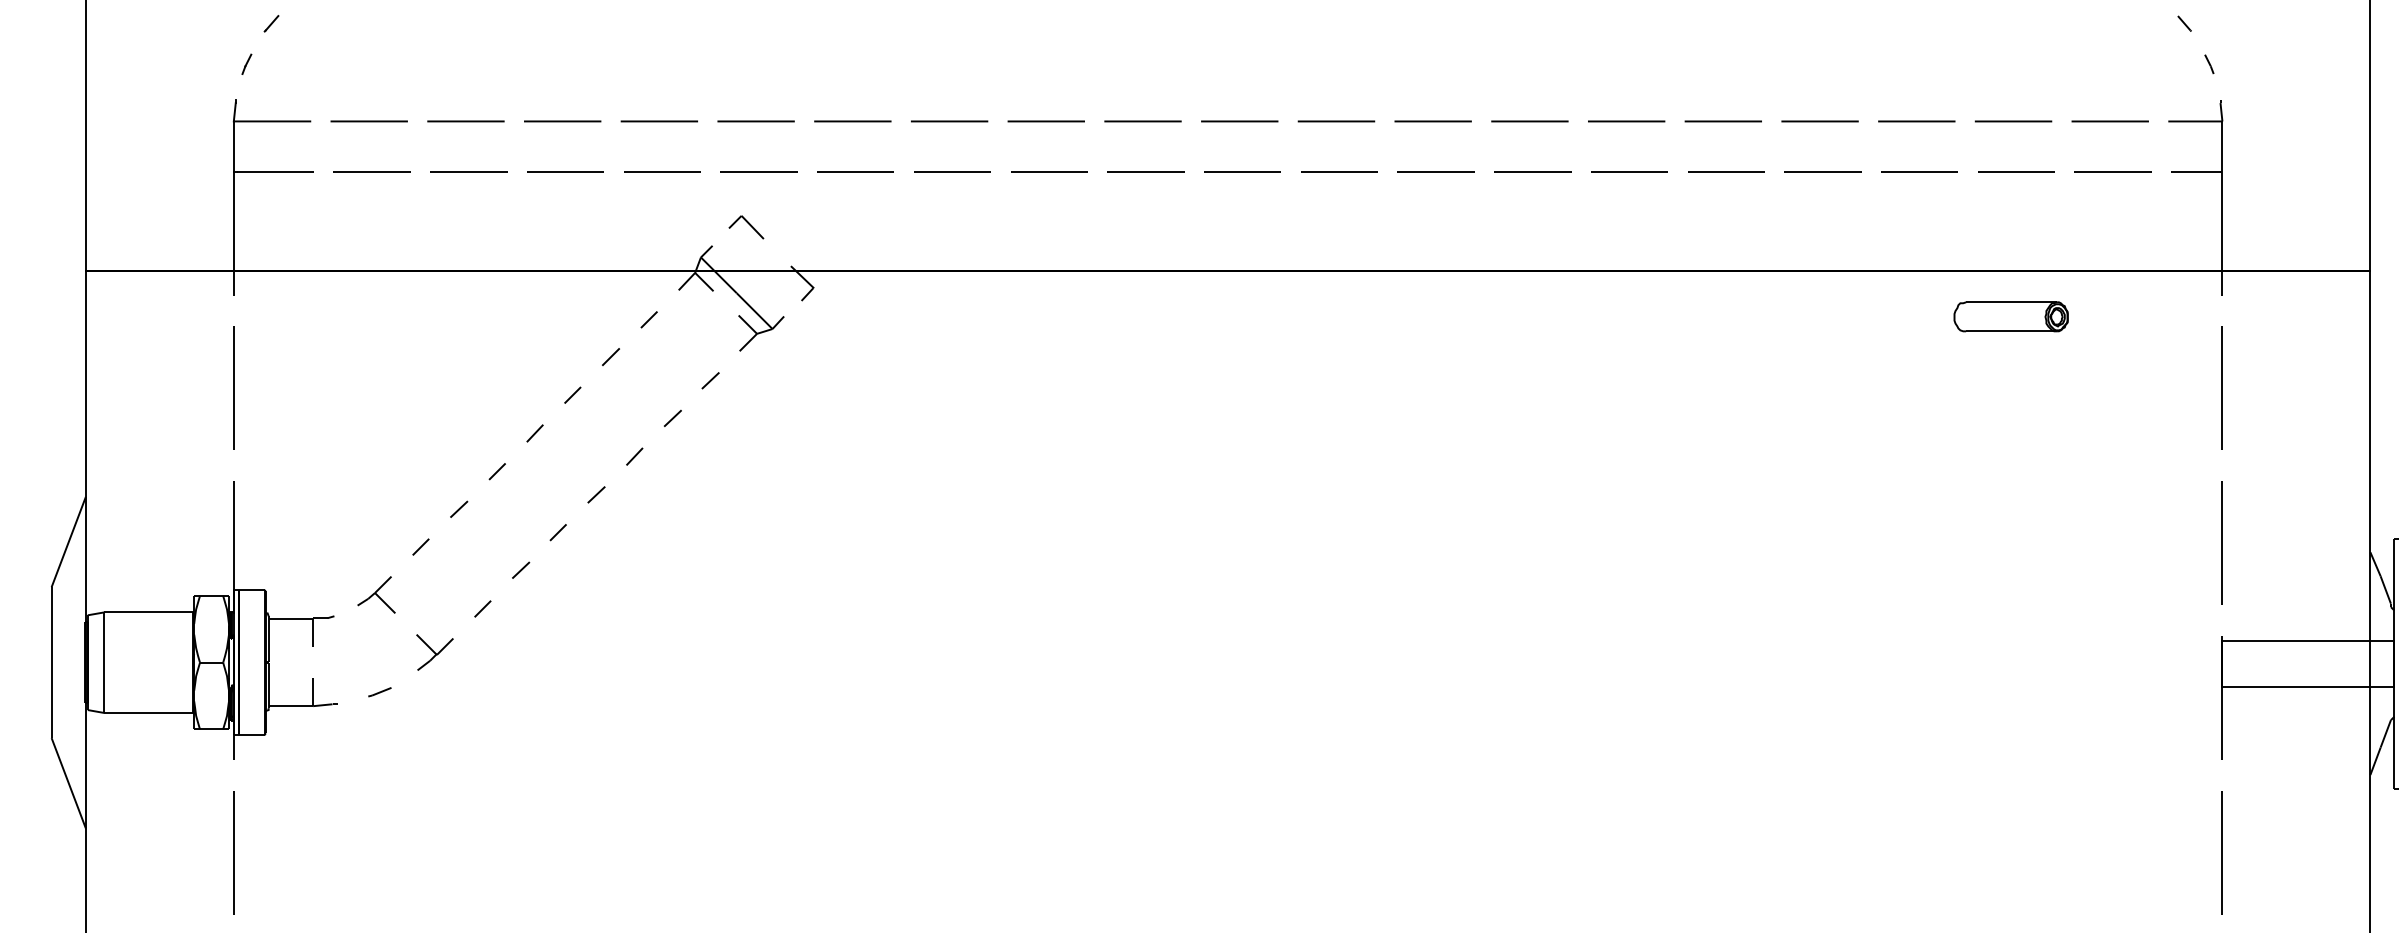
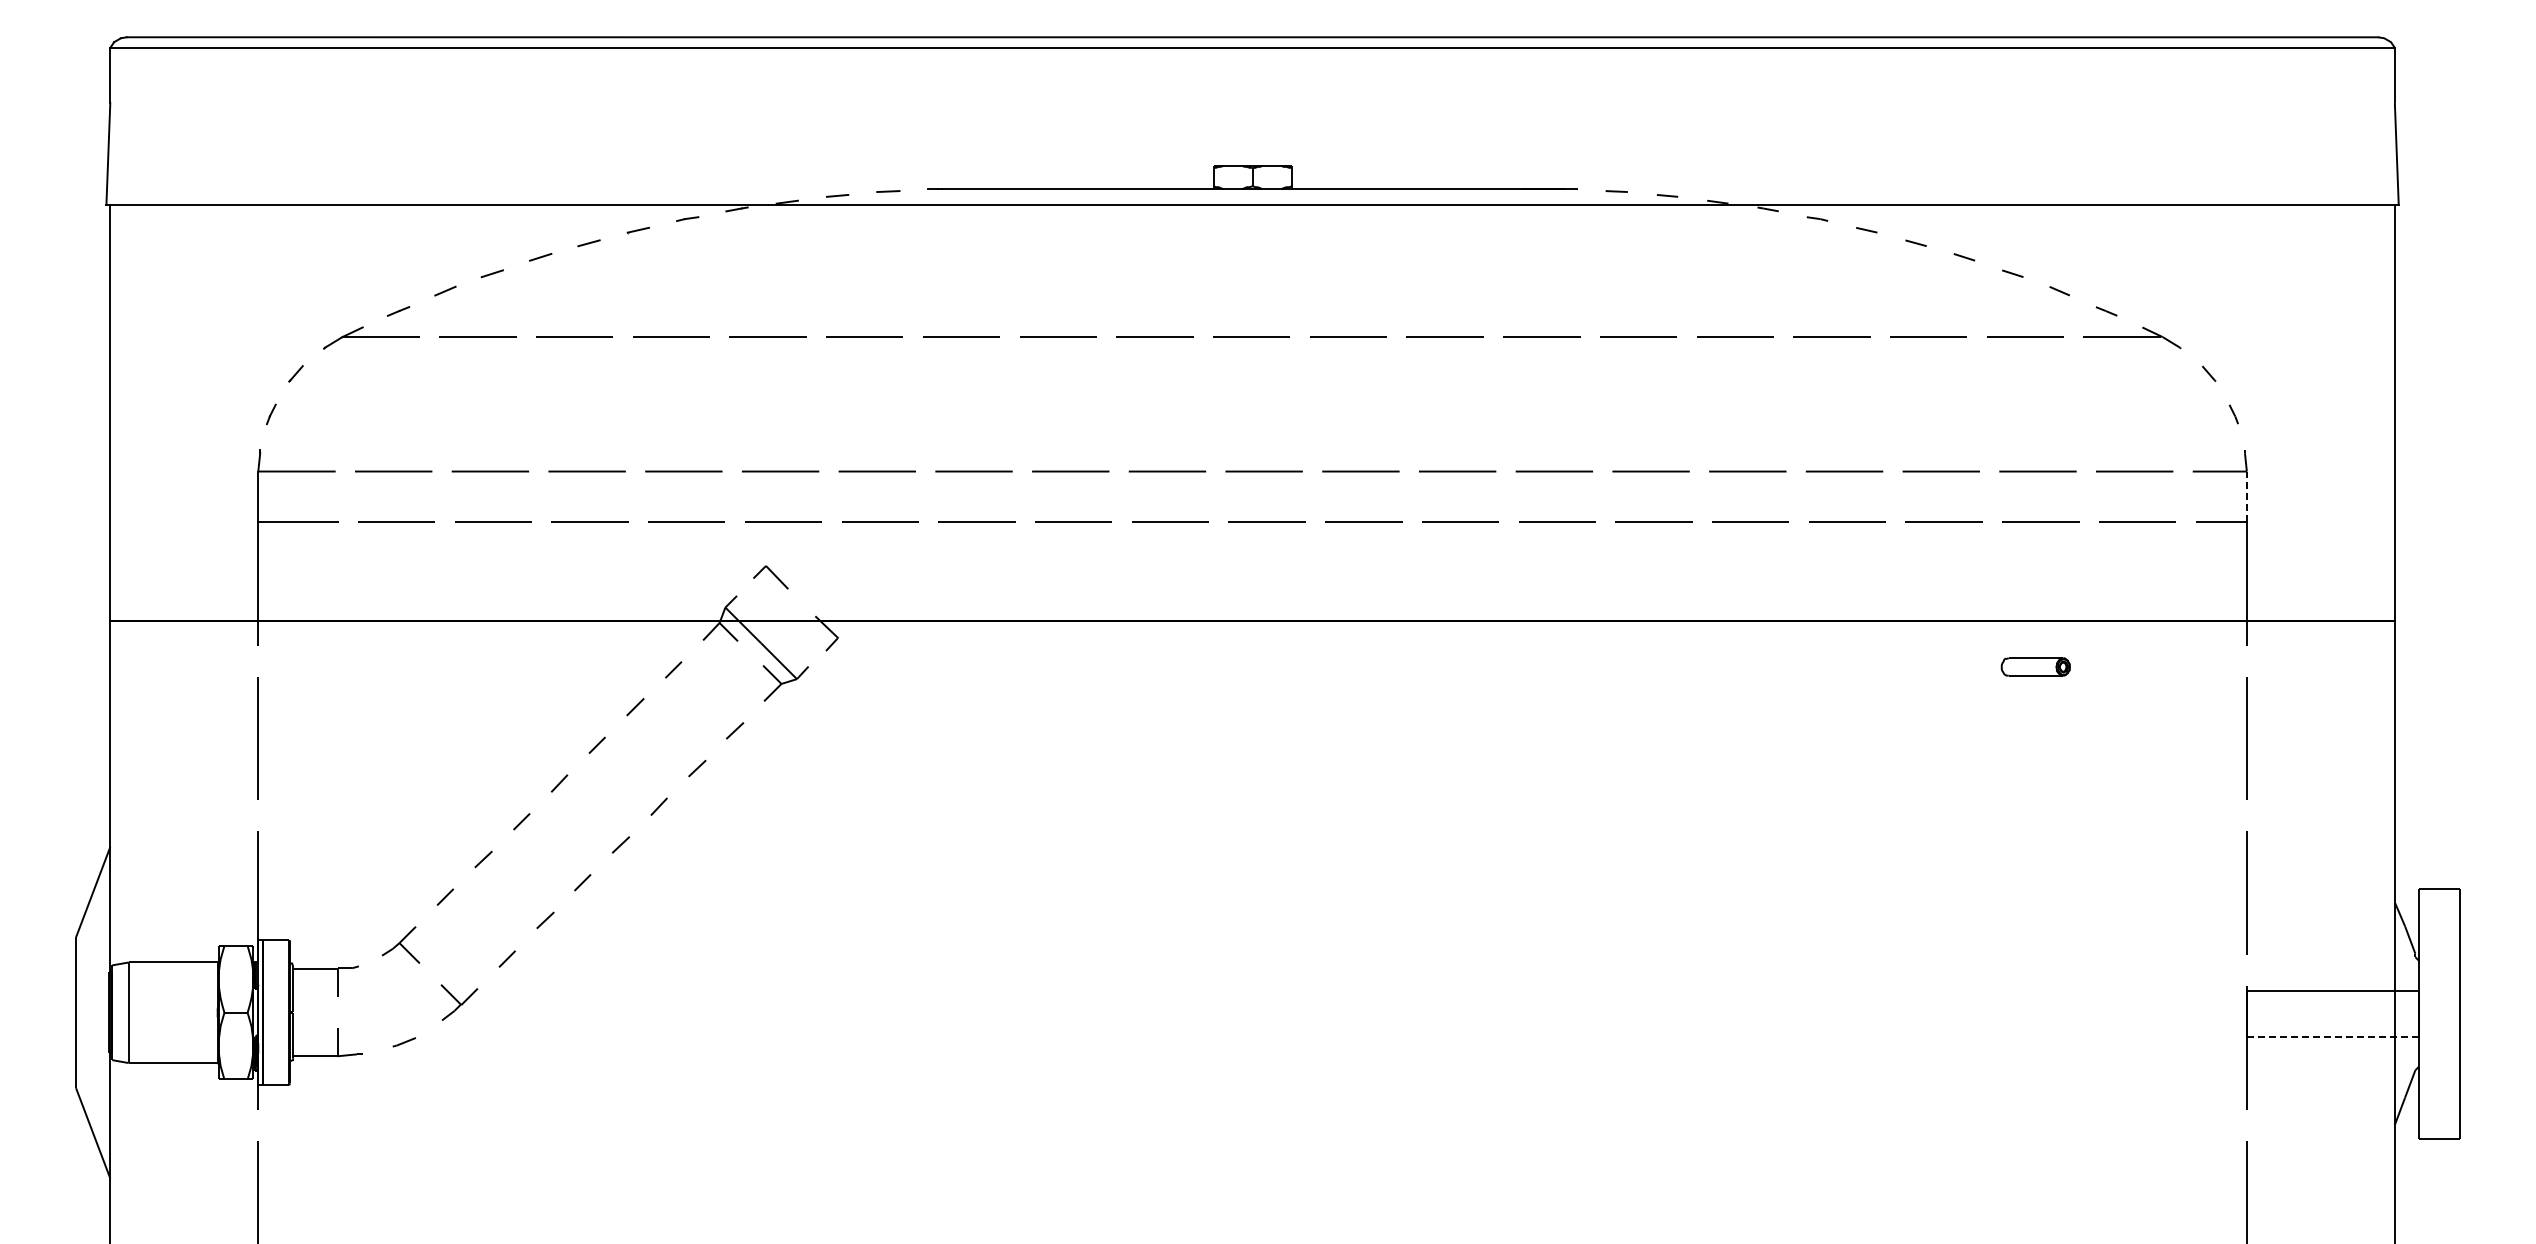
line: (2222, 146) -> (2246, 496), solid -> dashed
part: (2011, 316) -> (2035, 666), size x0.6
line: (2308, 687) -> (2332, 1037), solid -> dashed

